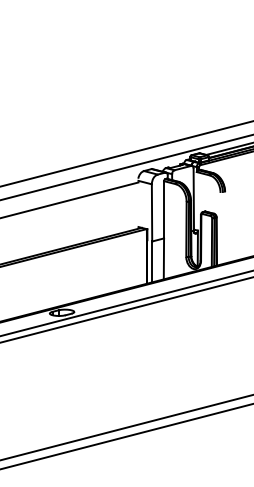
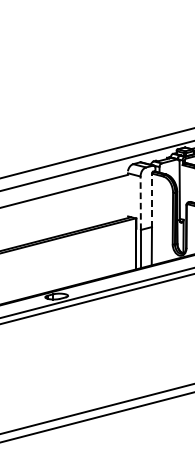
line: (164, 209) -> (152, 200), solid -> dashed
line: (152, 212) -> (141, 202), solid -> dashed

